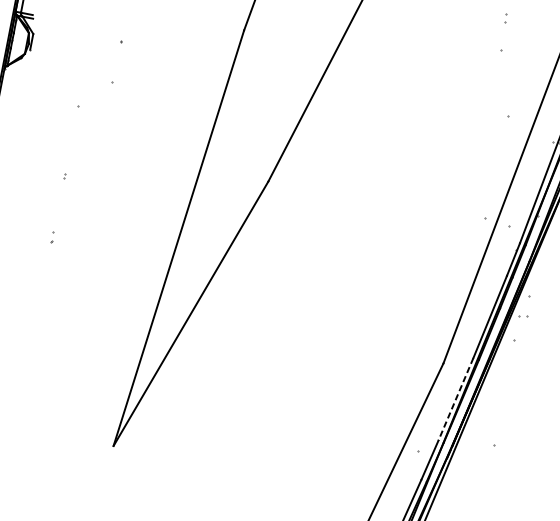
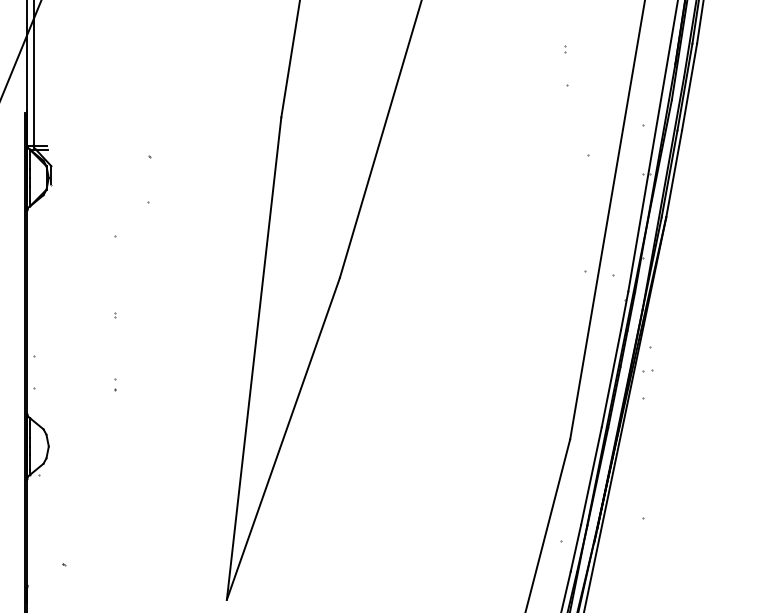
part: (506, 19) -> (565, 49), size x0.62
line: (455, 399) -> (591, 476), dashed -> solid

